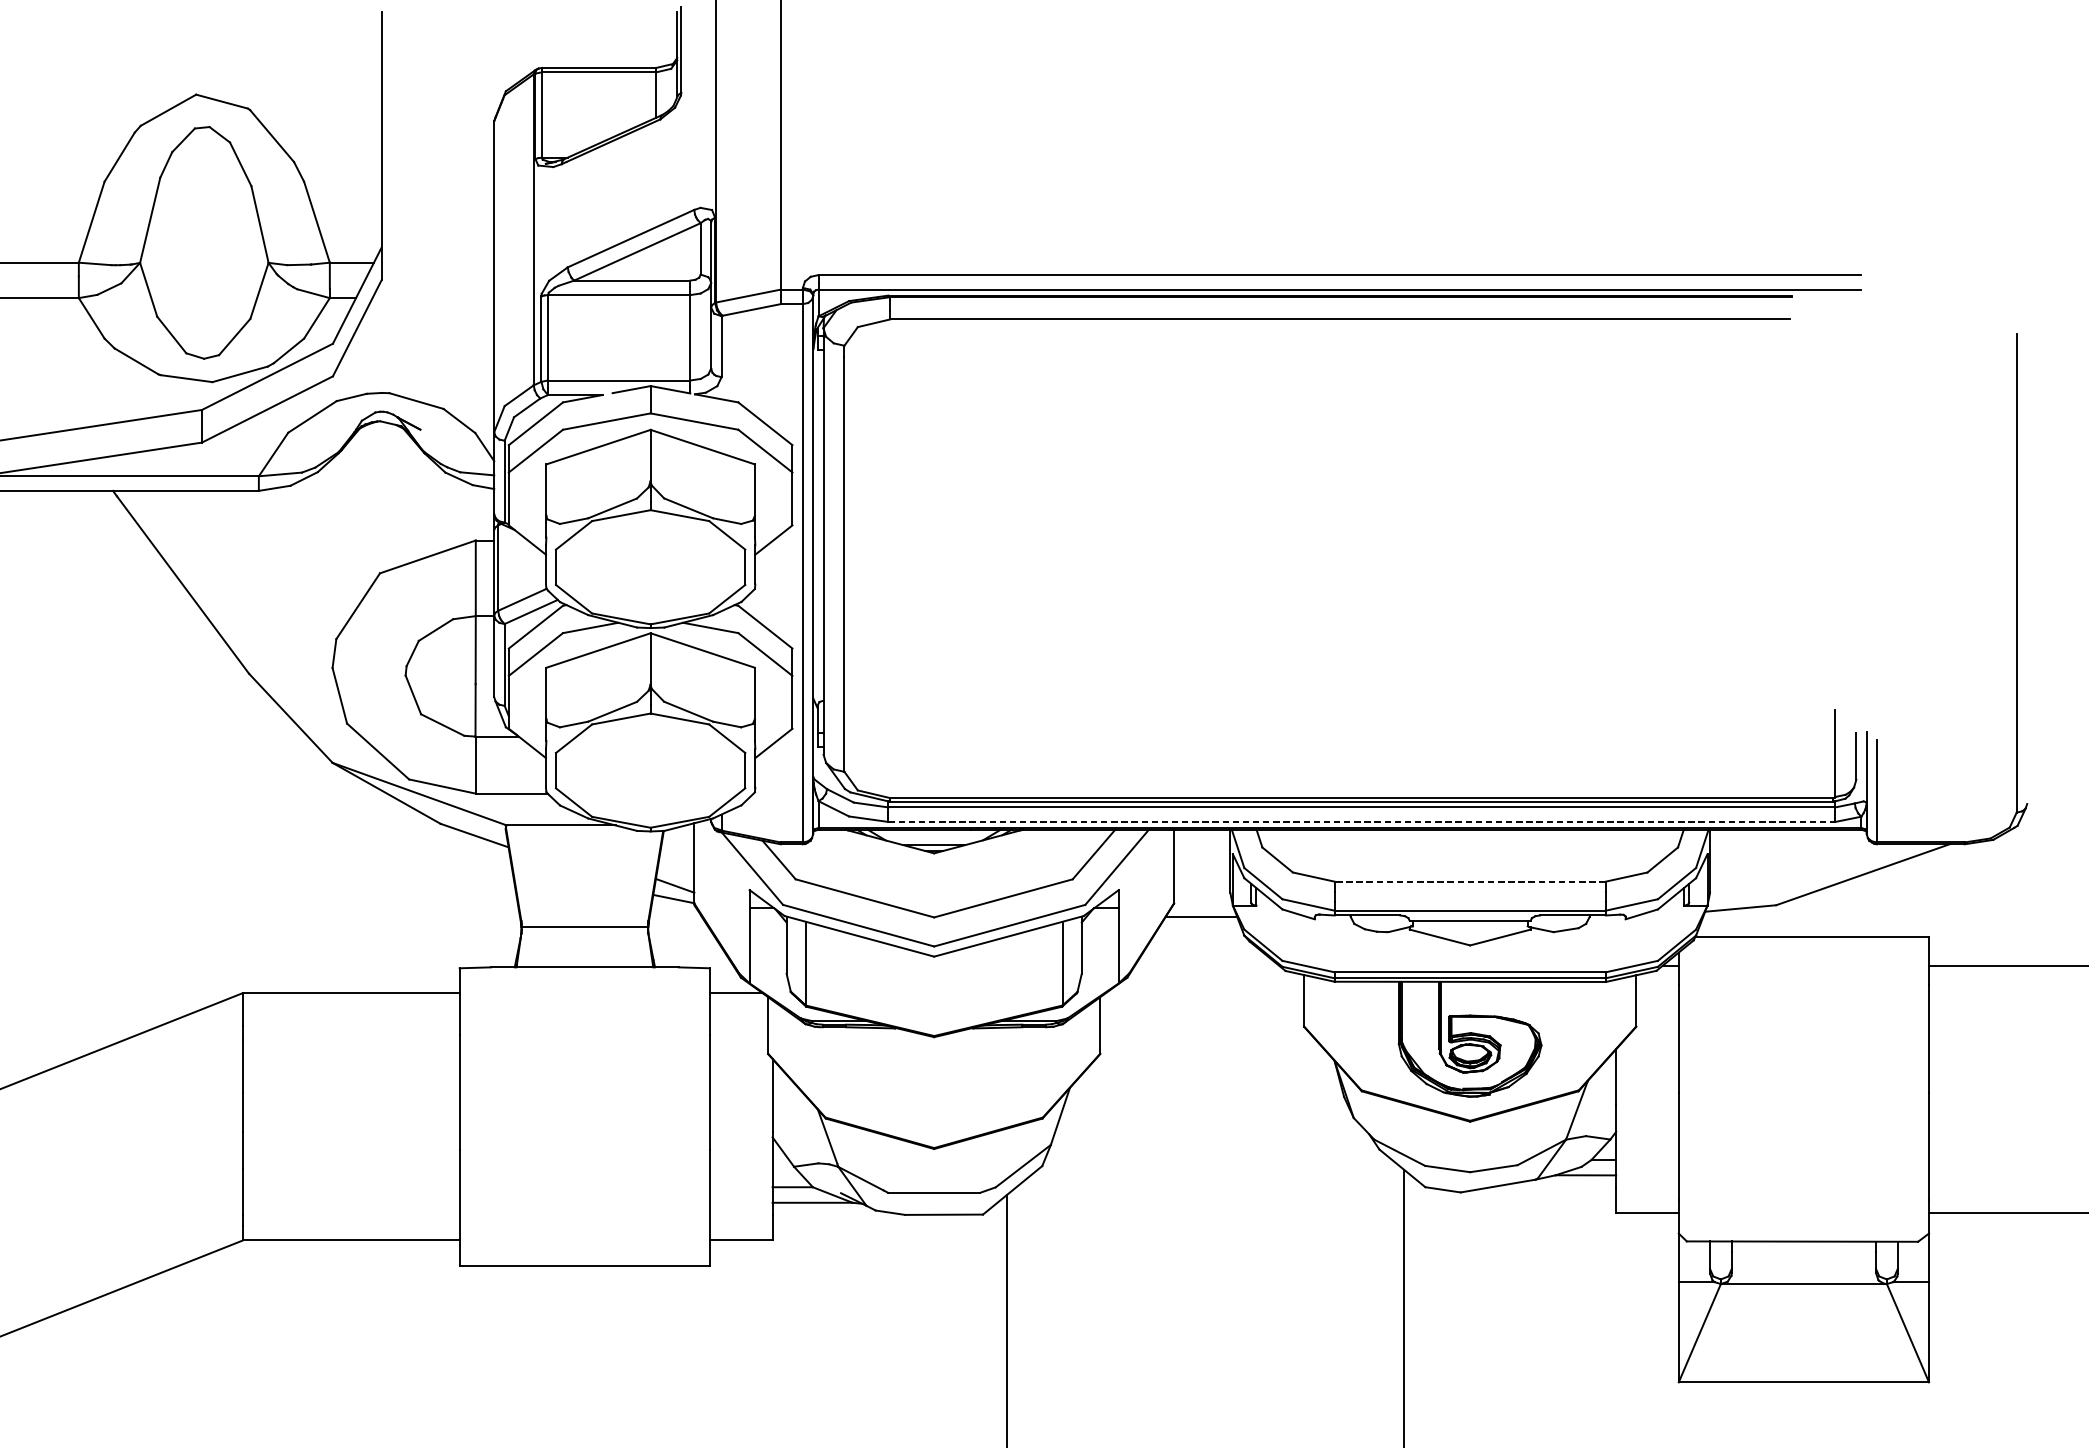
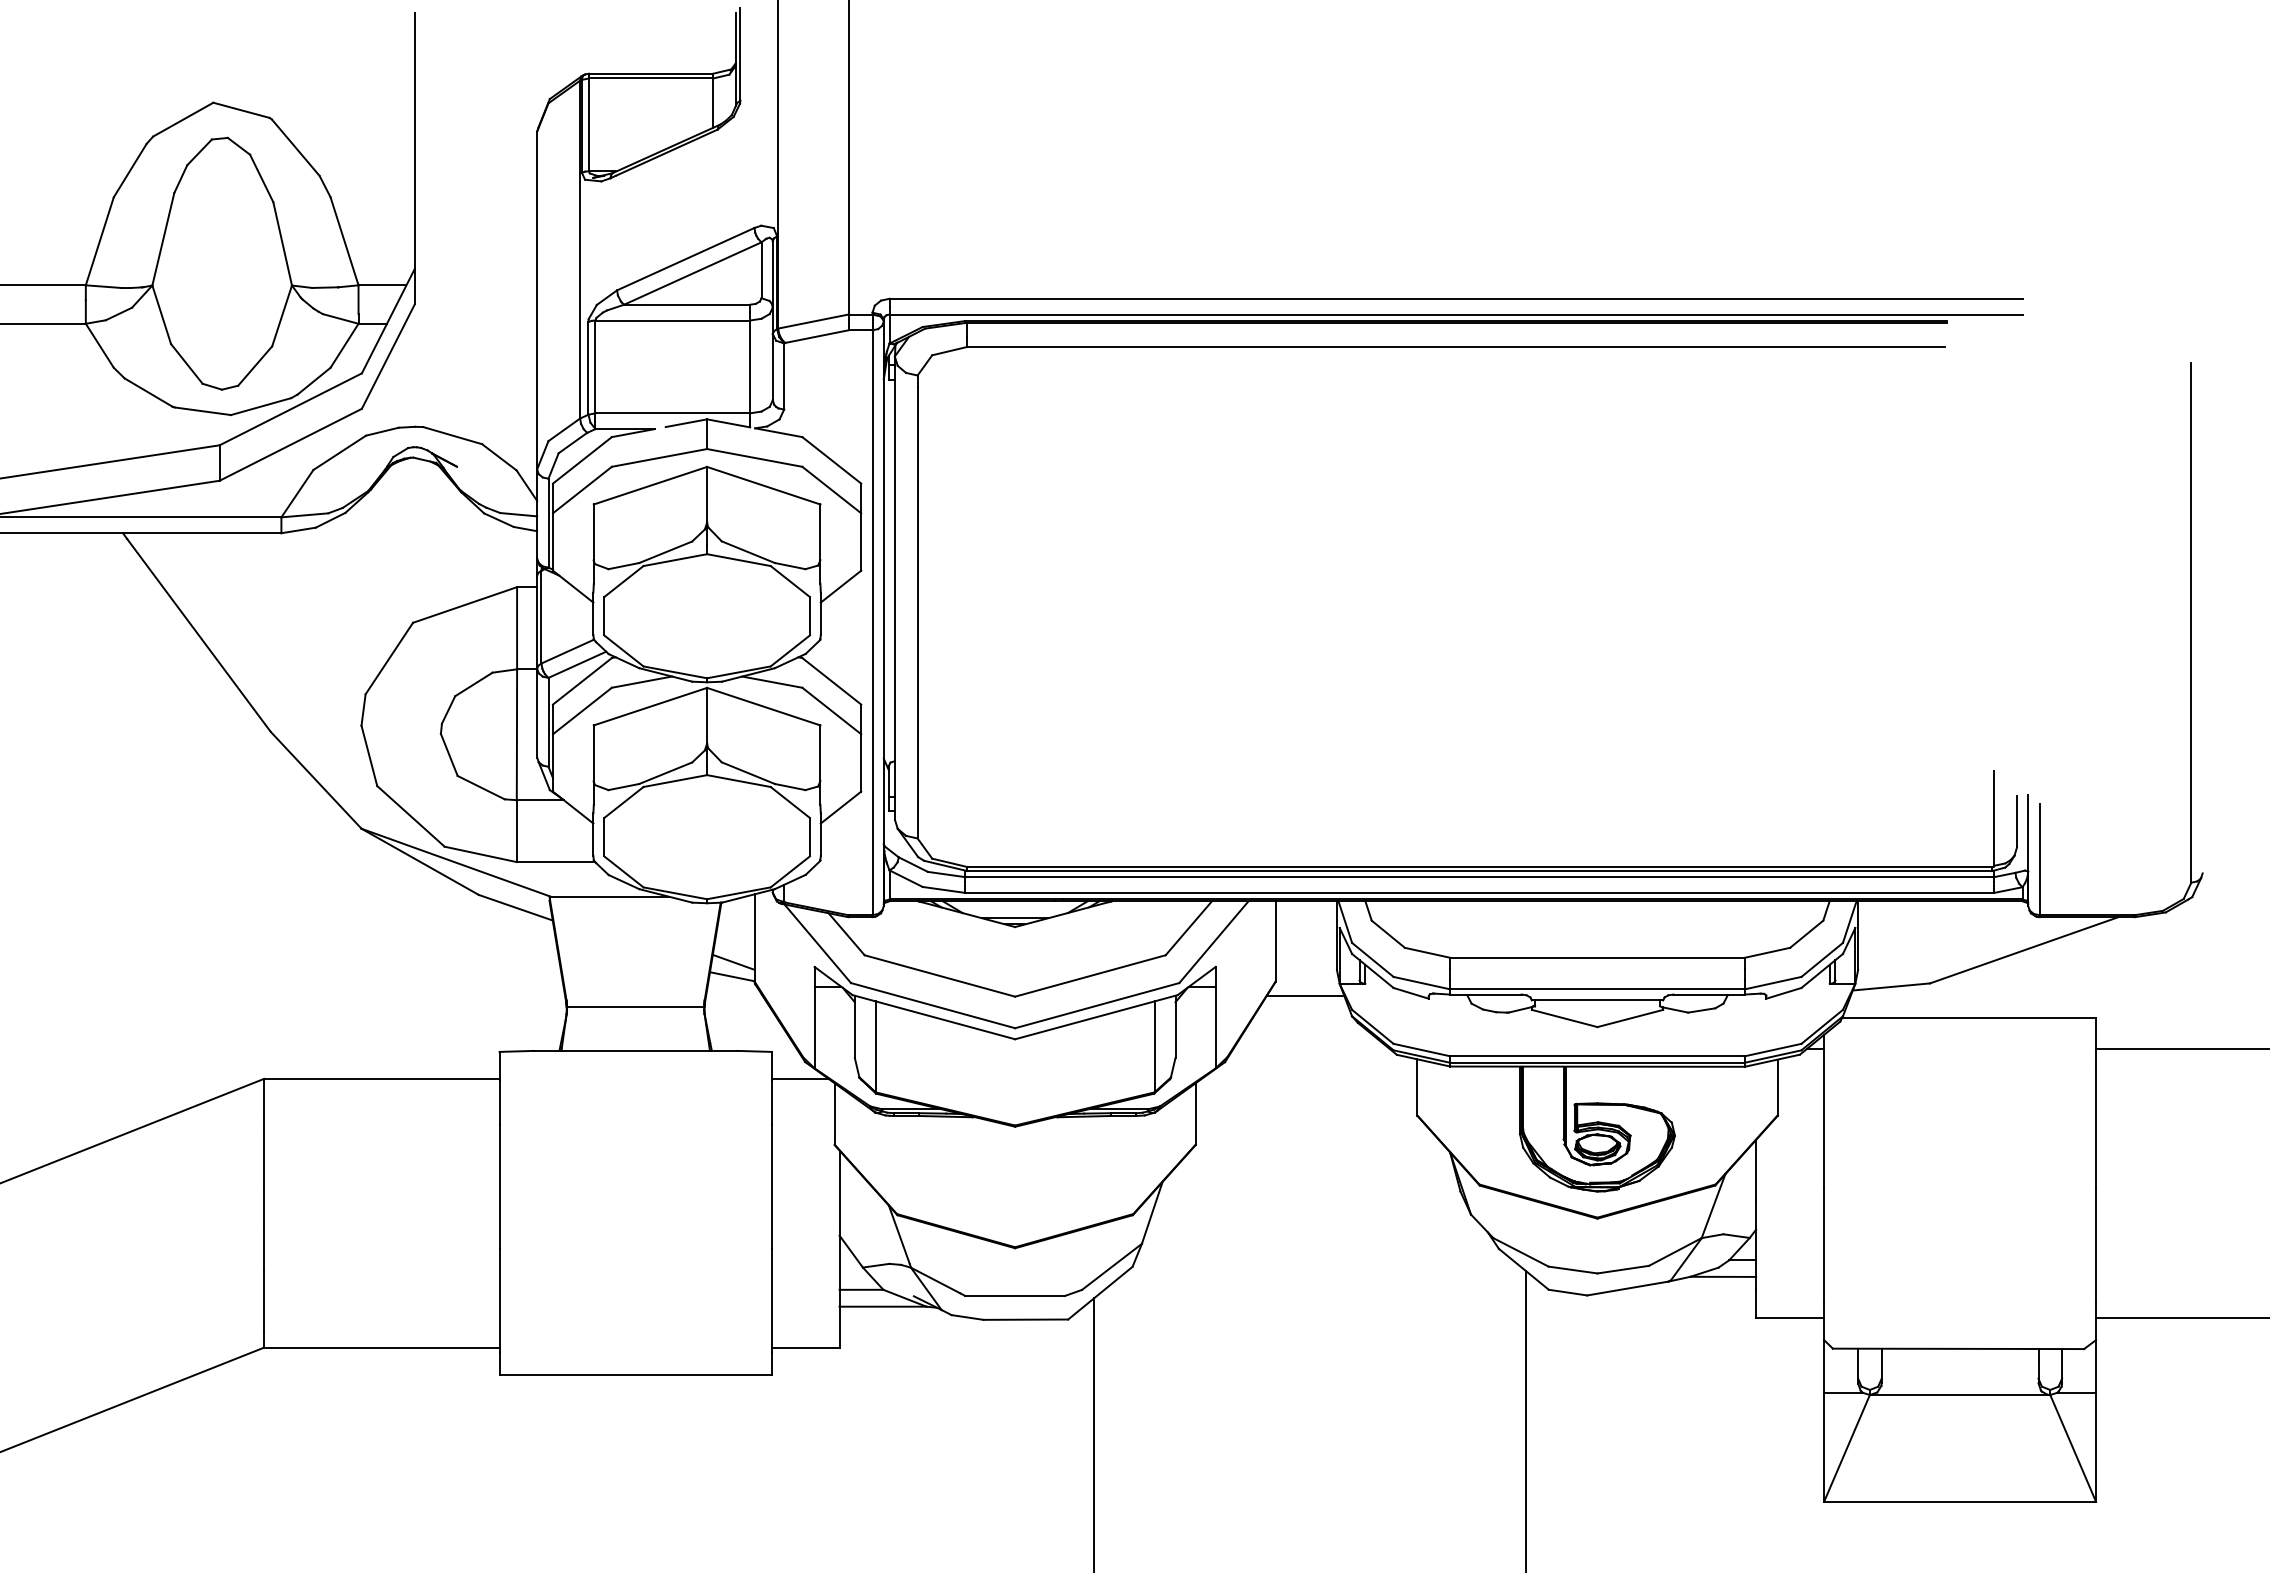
line: (1362, 821) -> (1480, 892), dashed -> solid
line: (1470, 881) -> (1597, 957), dashed -> solid

